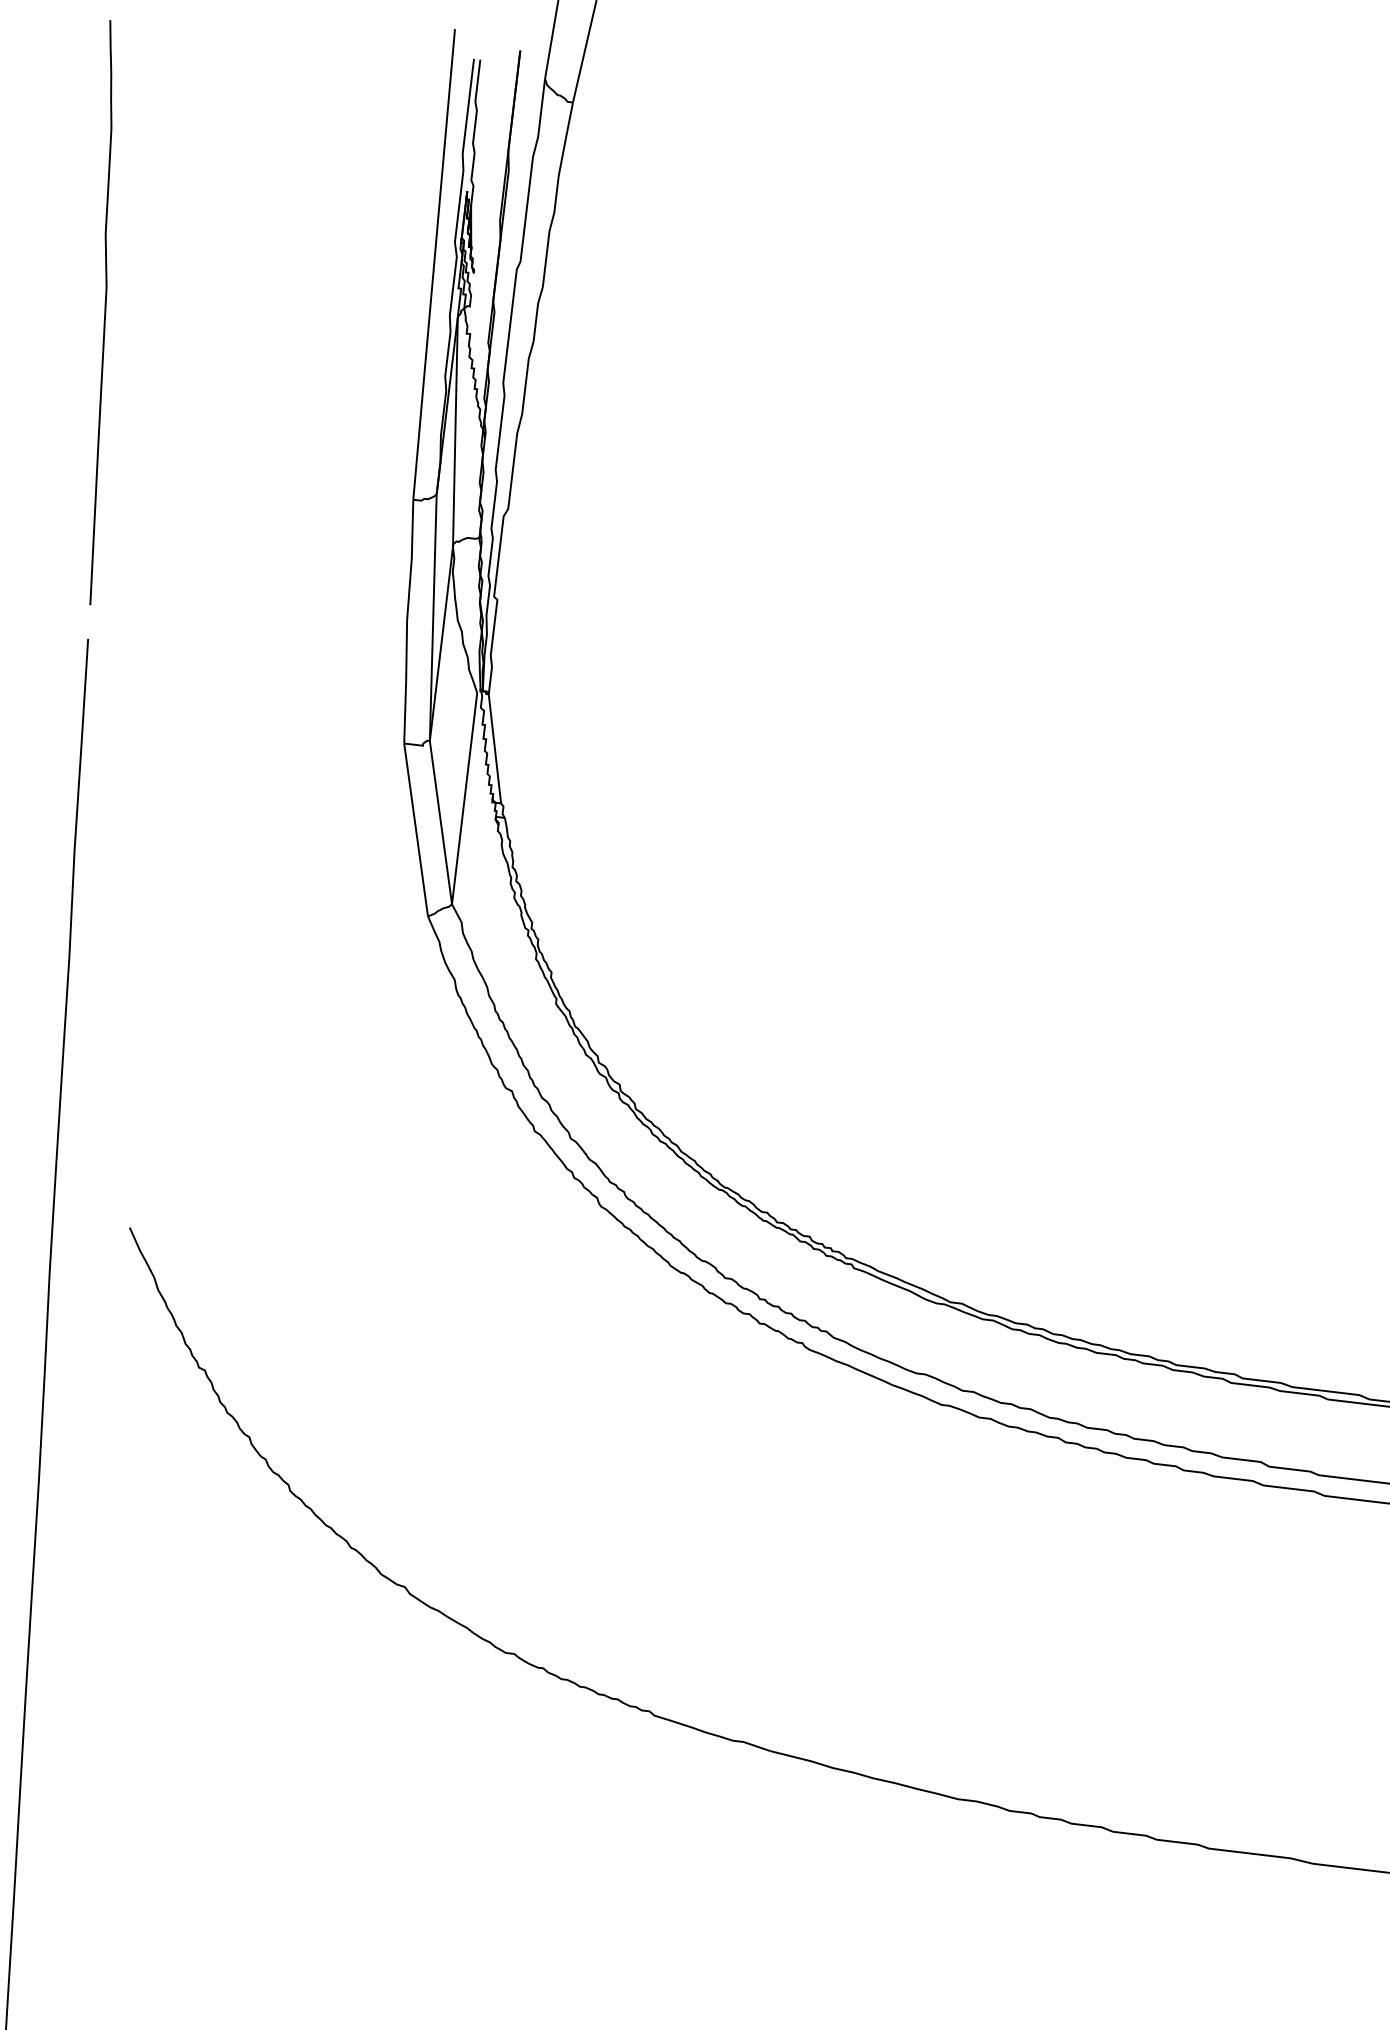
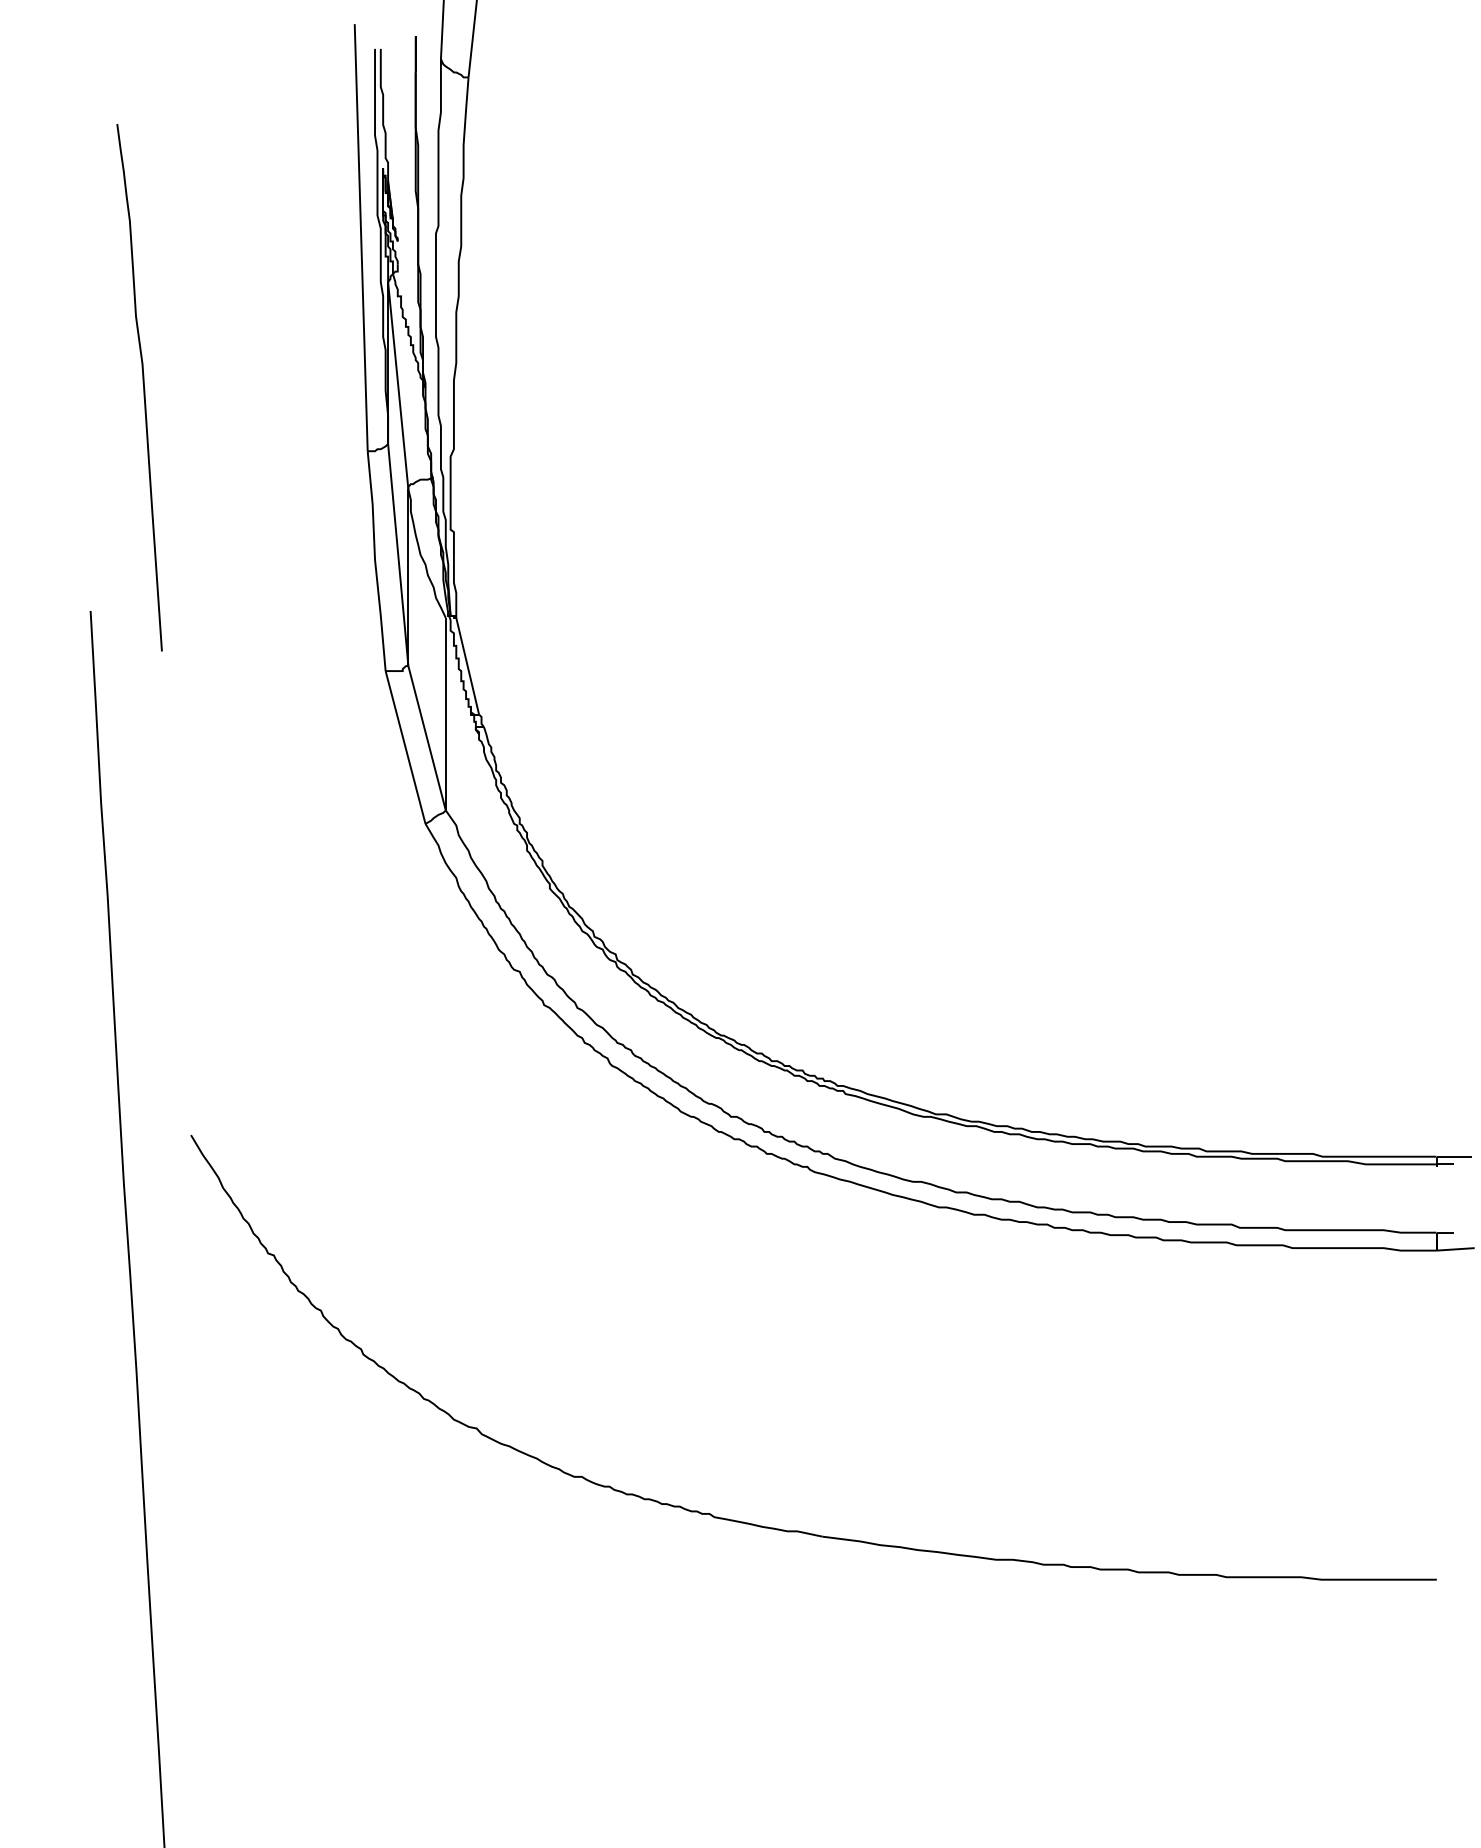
curve: (104, 312) -> (143, 387), moved

